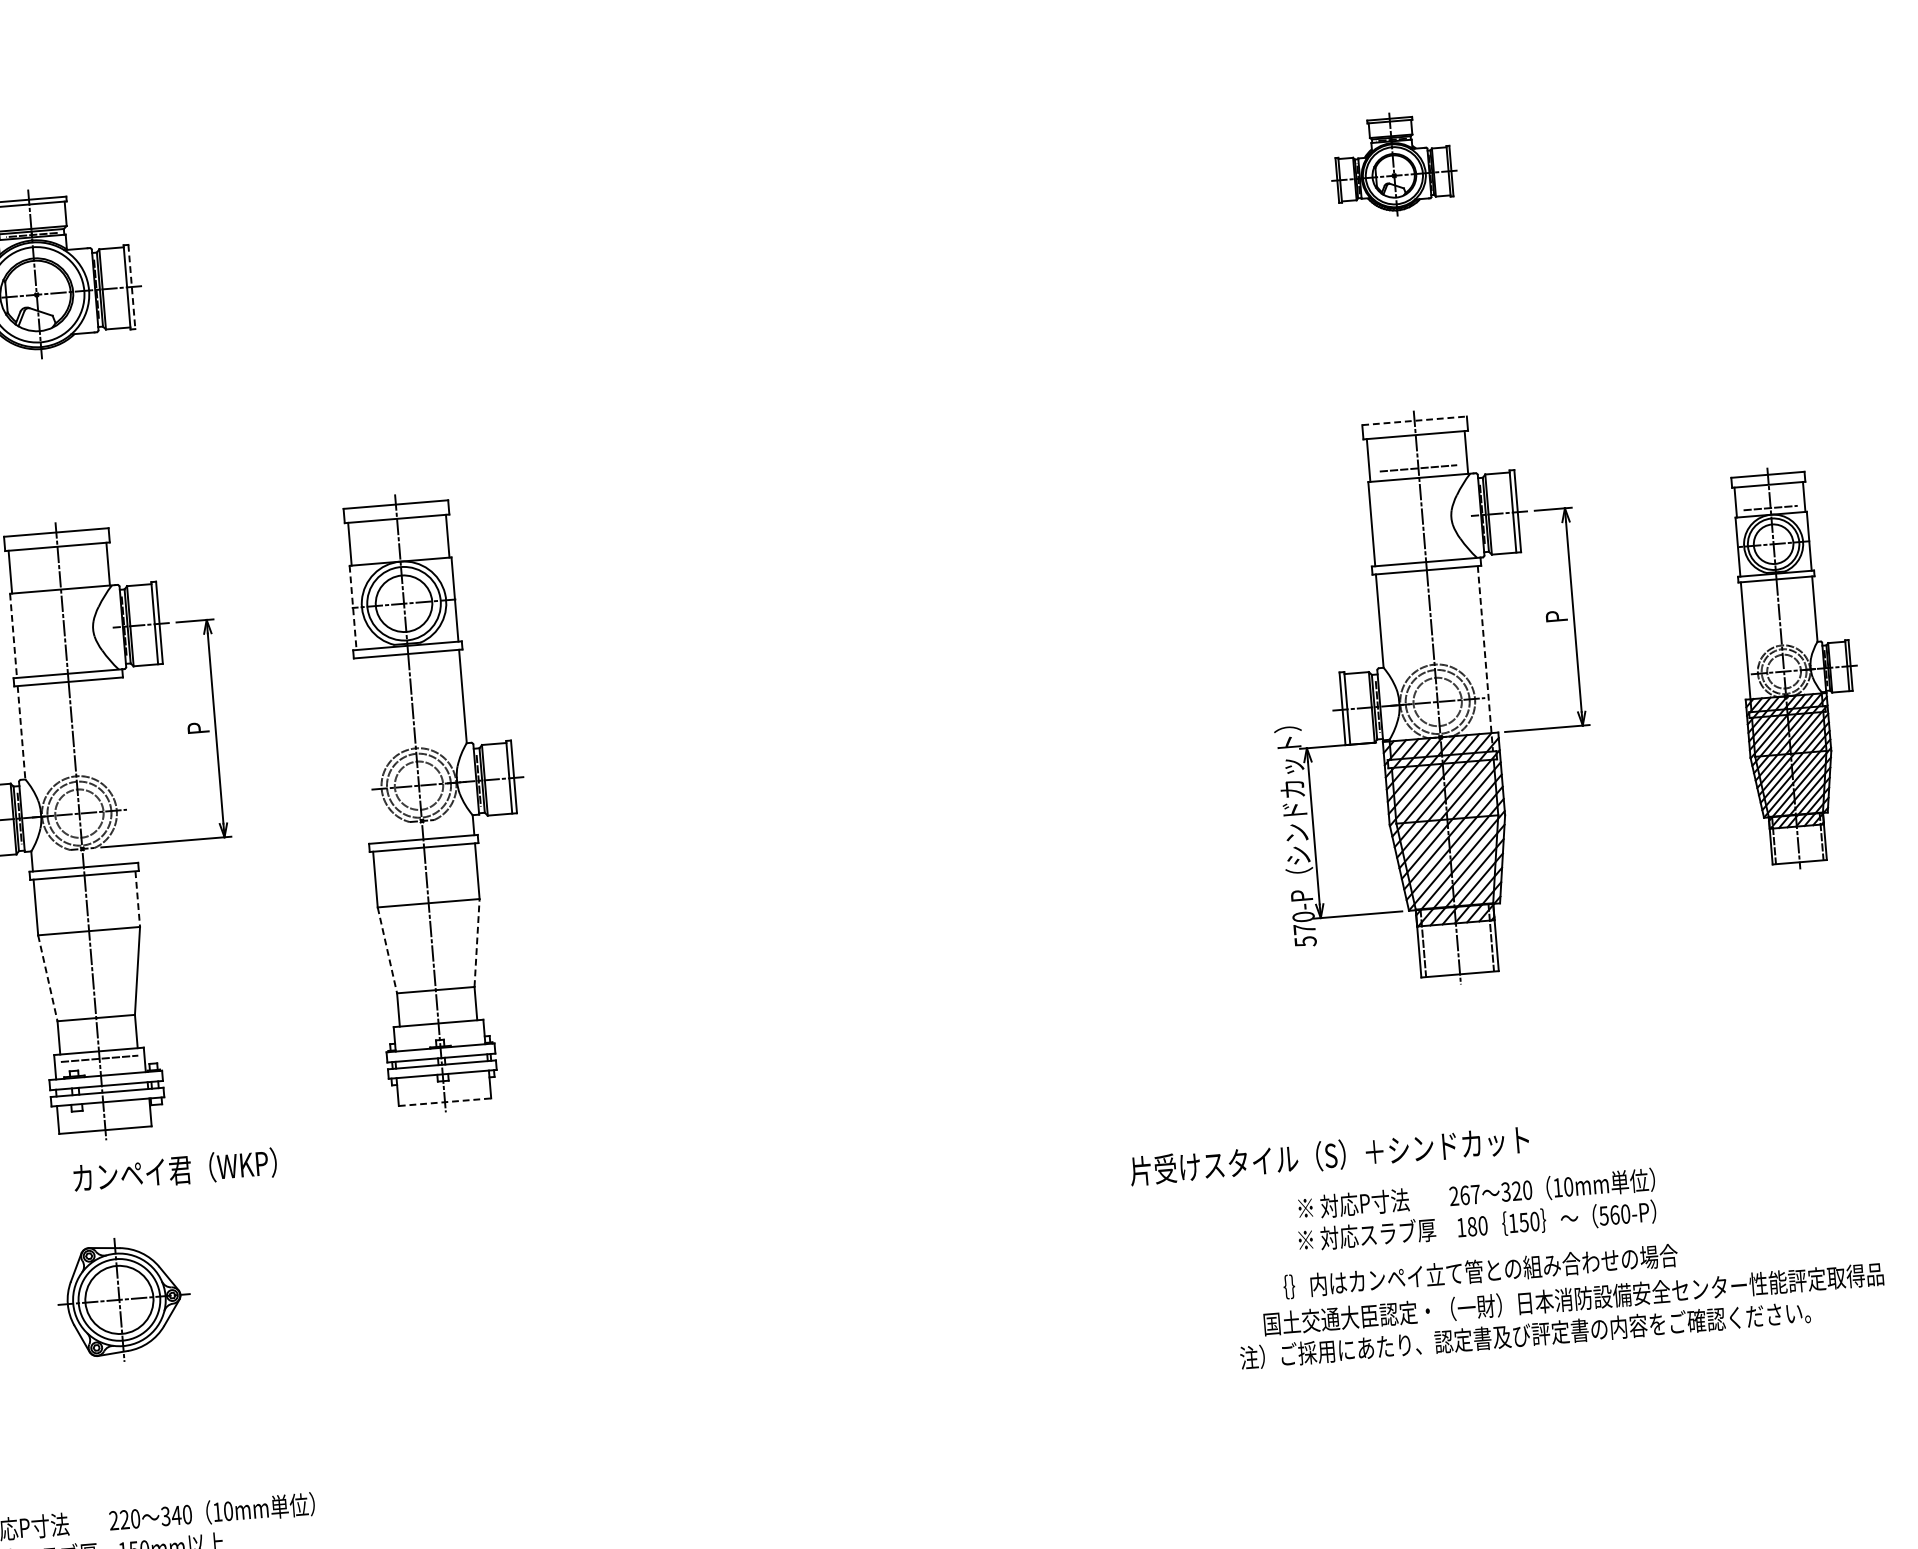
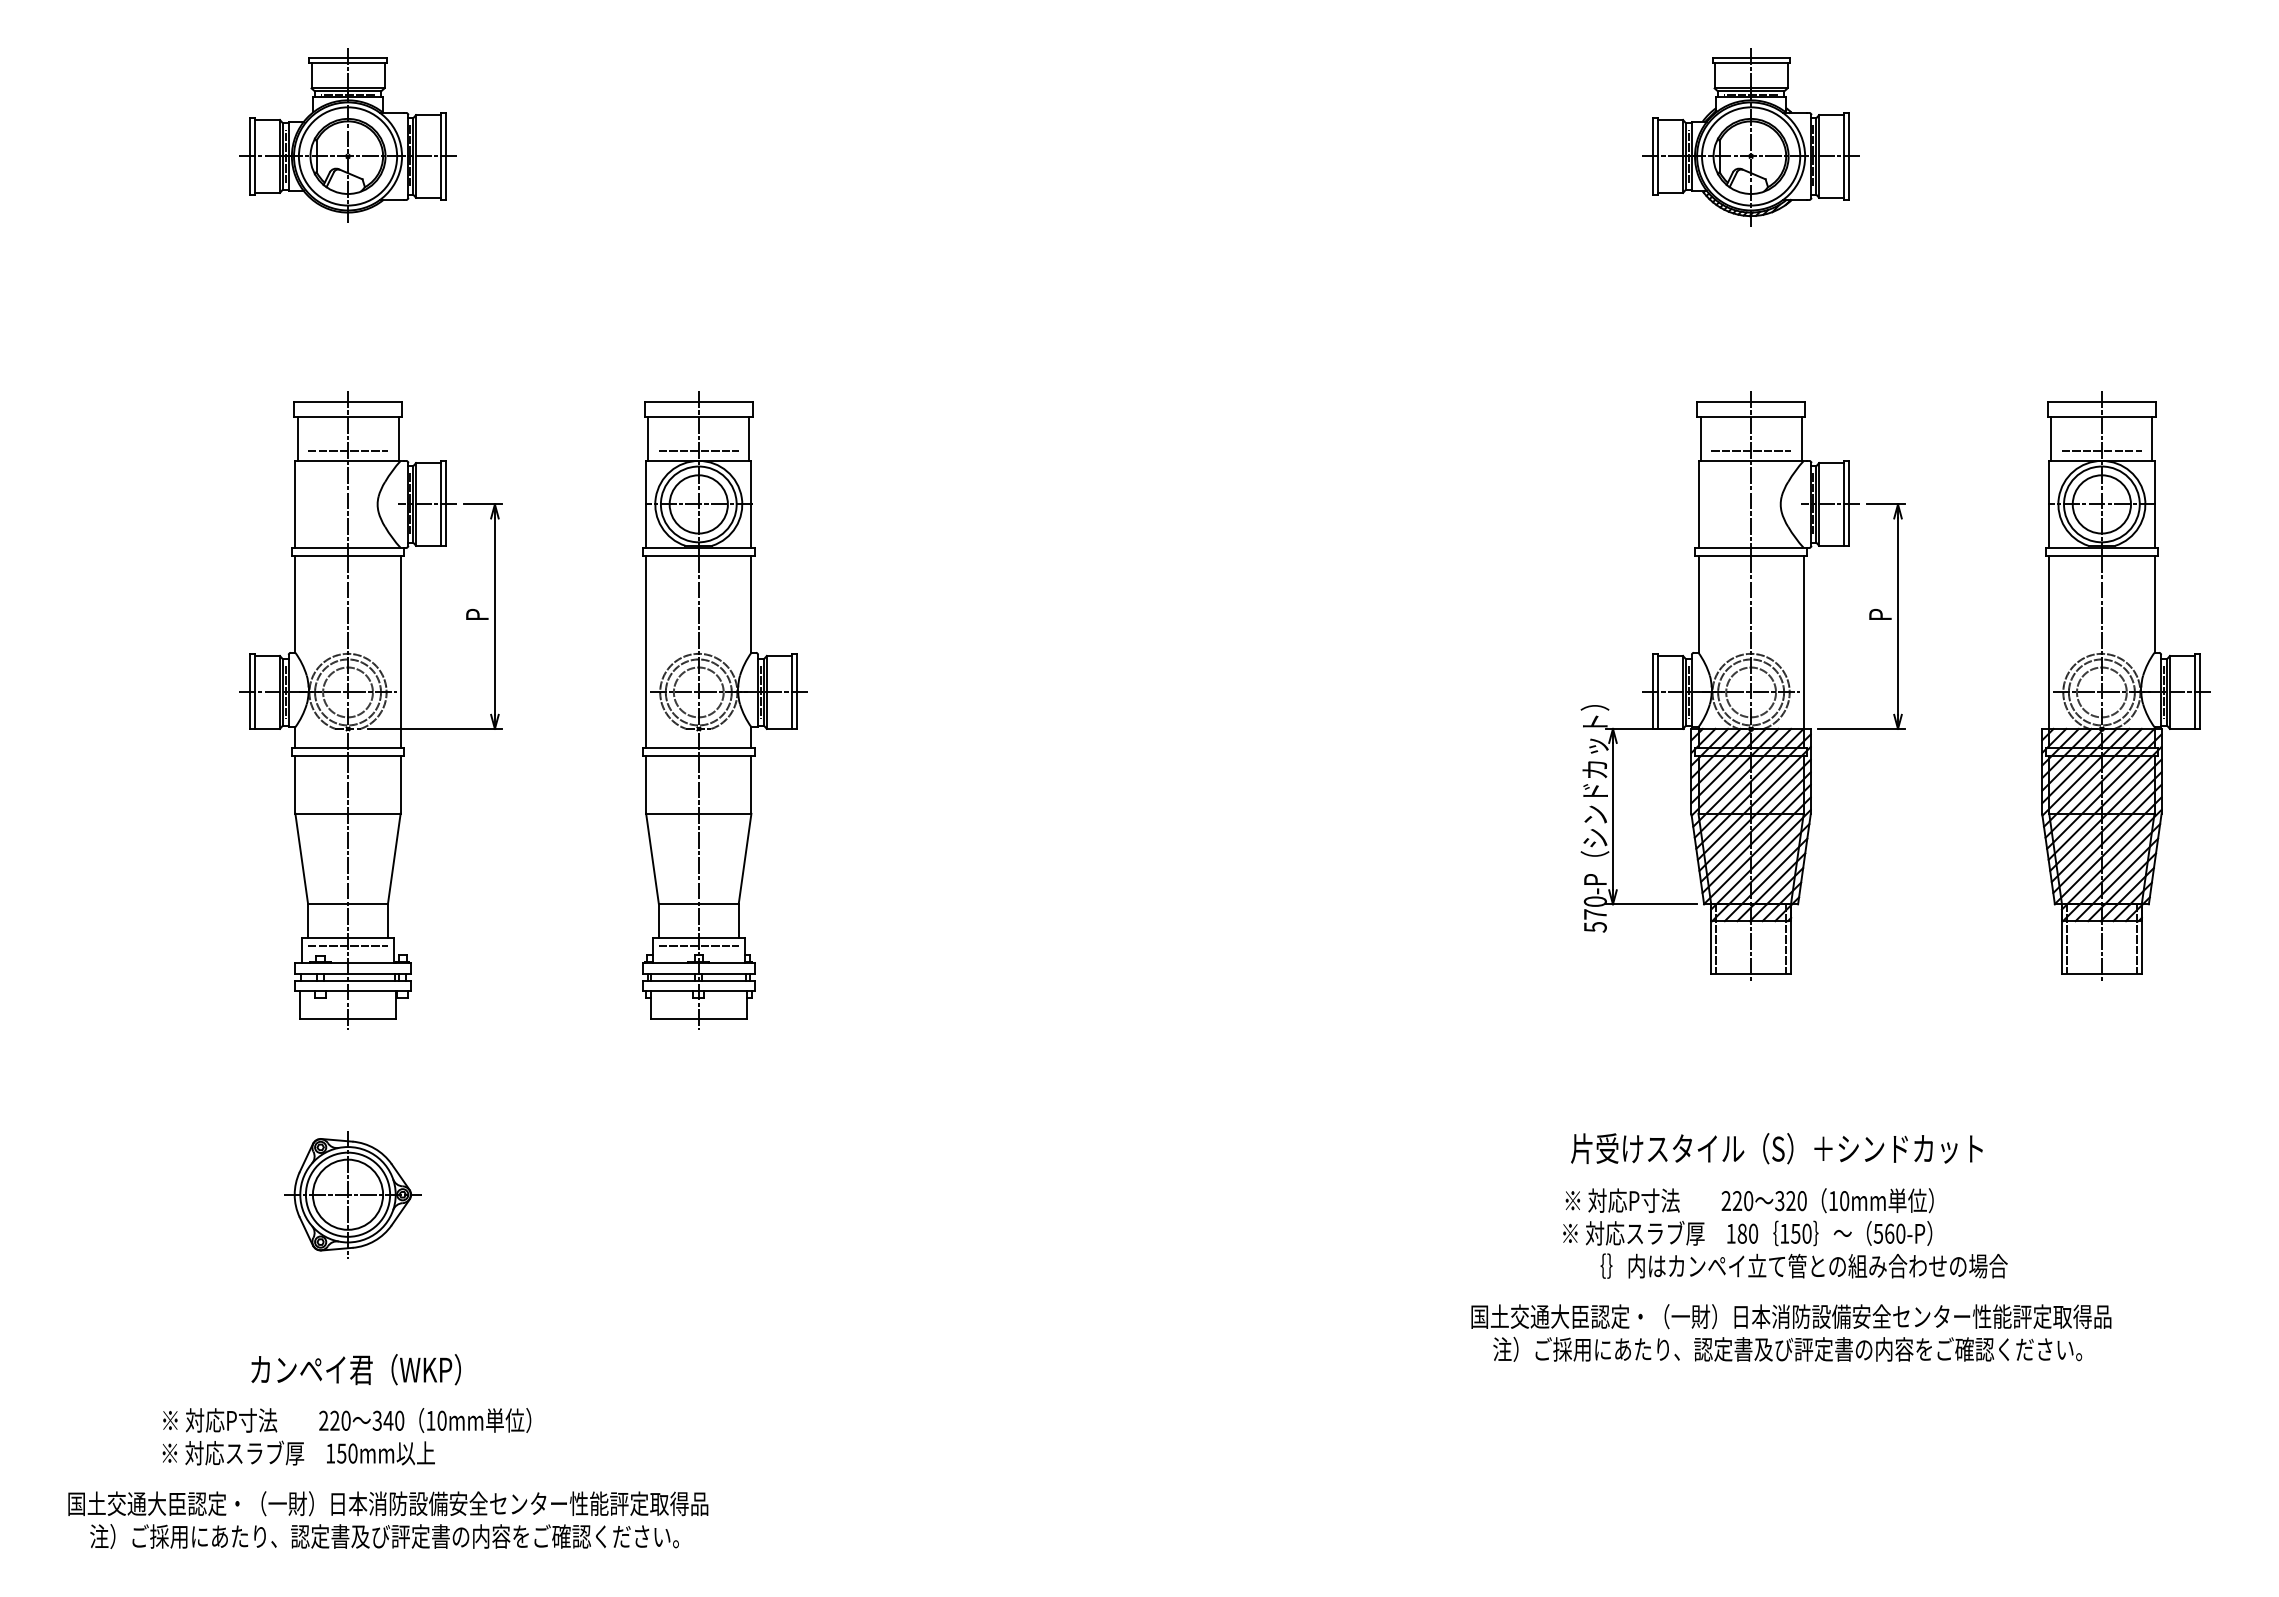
part: (1392, 164) -> (1750, 137), size x1.67
line: (132, 287) -> (446, 156), dashed -> solid
line: (1414, 421) -> (1751, 402), dashed -> solid
line: (399, 552) -> (698, 451), added
line: (60, 580) -> (348, 451), added
line: (353, 607) -> (646, 504), dashed -> solid
line: (13, 635) -> (295, 504), dashed -> solid
line: (1485, 659) -> (1803, 652), dashed -> solid
part: (1799, 665) -> (2125, 685), size x1.43
line: (21, 733) -> (295, 605), dashed -> solid
line: (365, 750) -> (646, 651), added
line: (126, 769) -> (400, 651), added
line: (137, 899) -> (400, 785), dashed -> solid
line: (477, 942) -> (745, 858), dashed -> solid
line: (387, 951) -> (652, 859), dashed -> solid
line: (47, 979) -> (301, 859), dashed -> solid
line: (438, 1030) -> (698, 945), added
line: (444, 1102) -> (698, 1019), dashed -> solid
text: (1329, 1155) -> (1776, 1148), moved
text: (174, 1170) -> (355, 1369), moved
text: (1469, 1195) -> (1742, 1201), 267 -> 220
text: (1479, 1270) -> (1803, 1265), moved
text: (1573, 1298) -> (1791, 1316), moved

